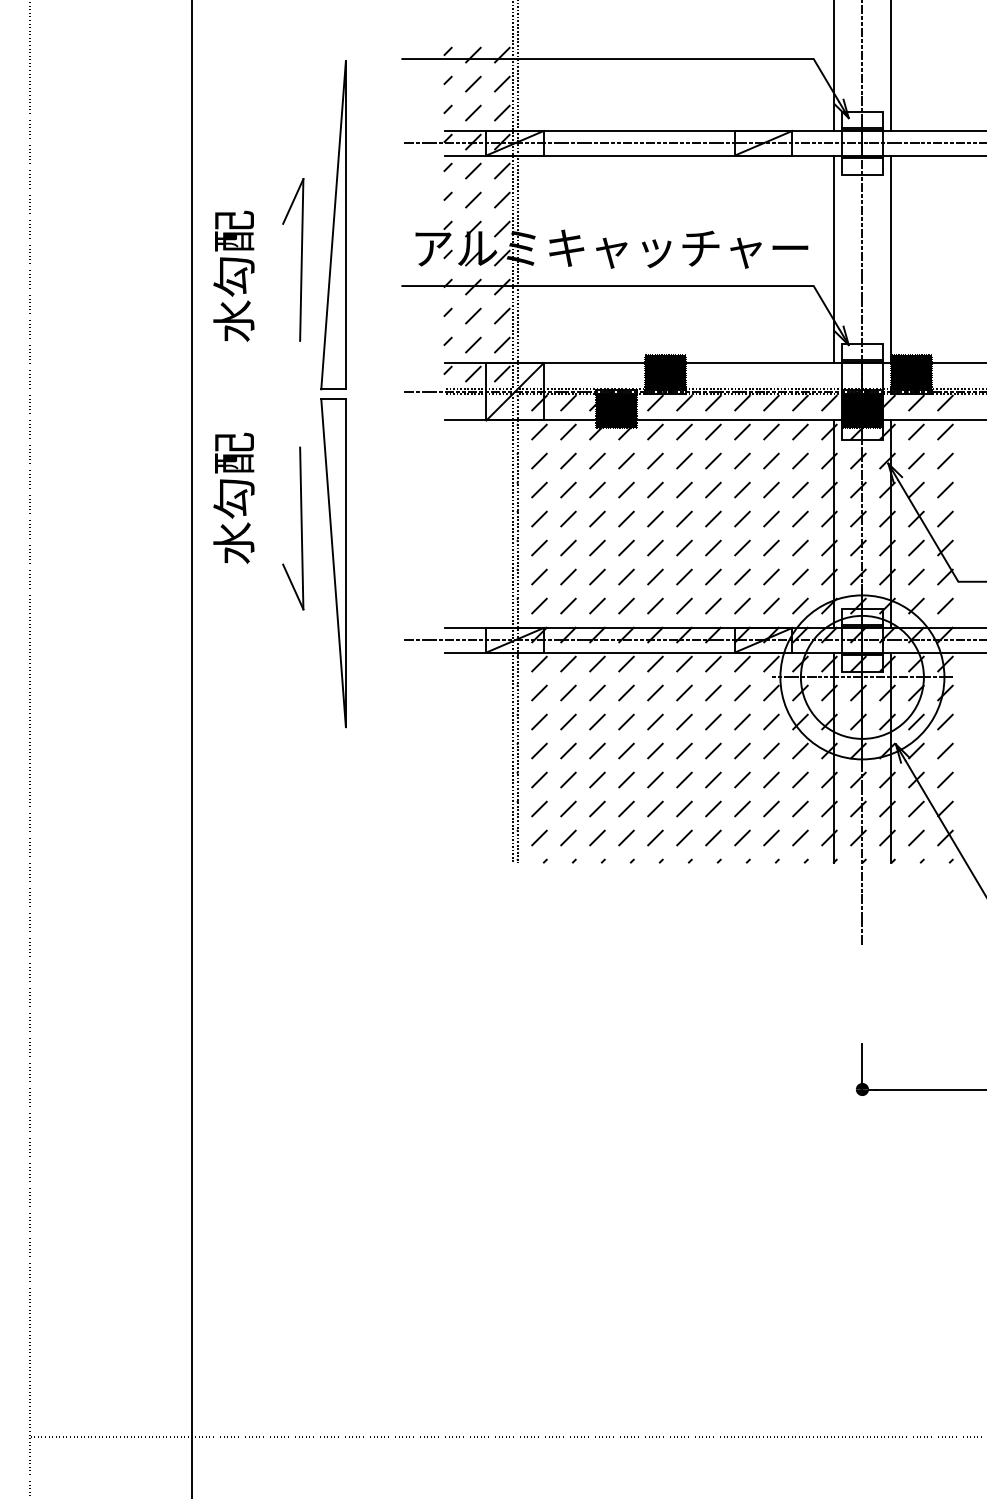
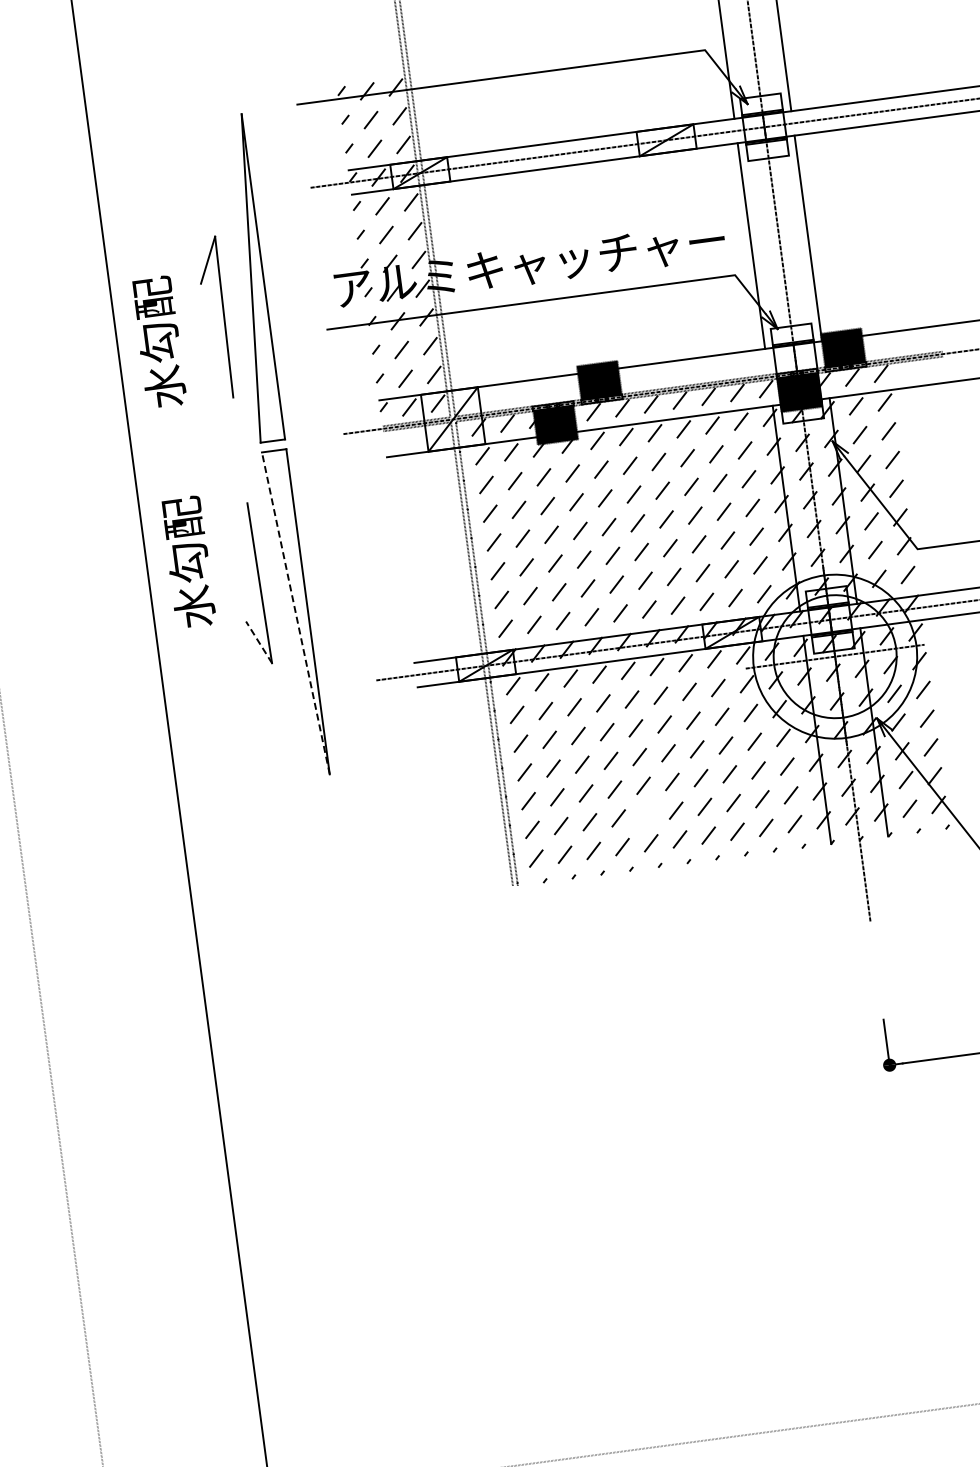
line: (333, 562) -> (295, 612), solid -> dashed
line: (293, 587) -> (259, 642), solid -> dashed
line: (655, 808) -> (647, 814), removed

